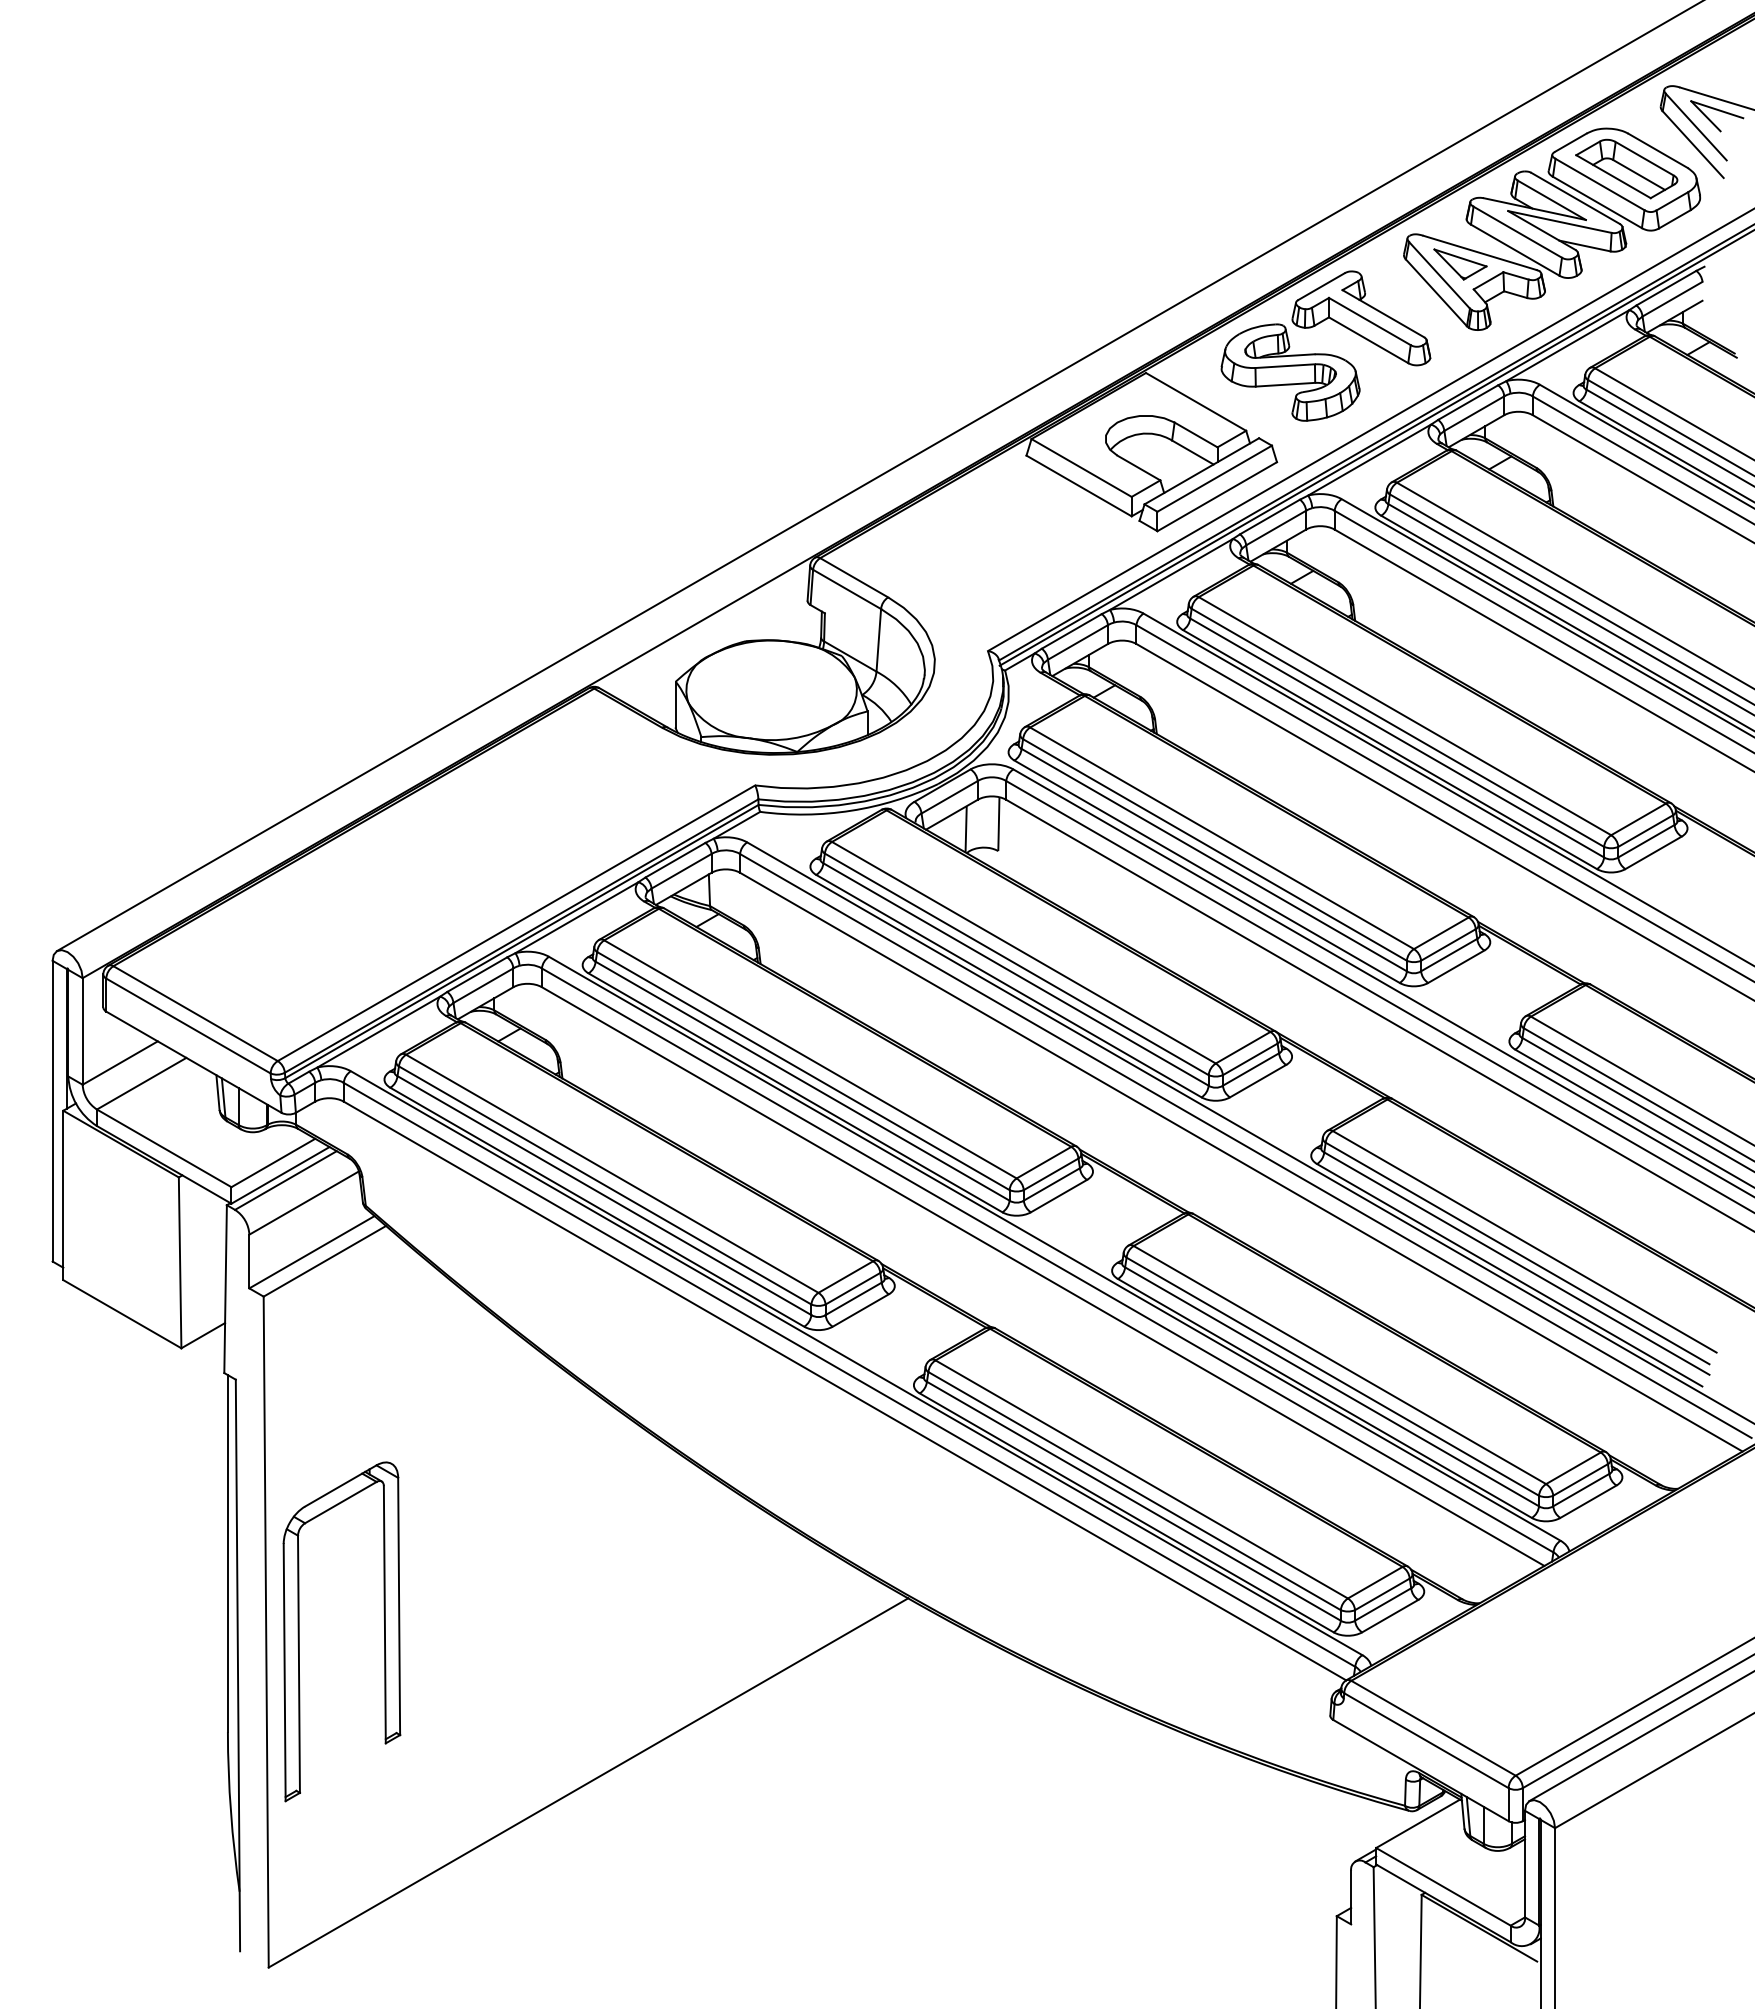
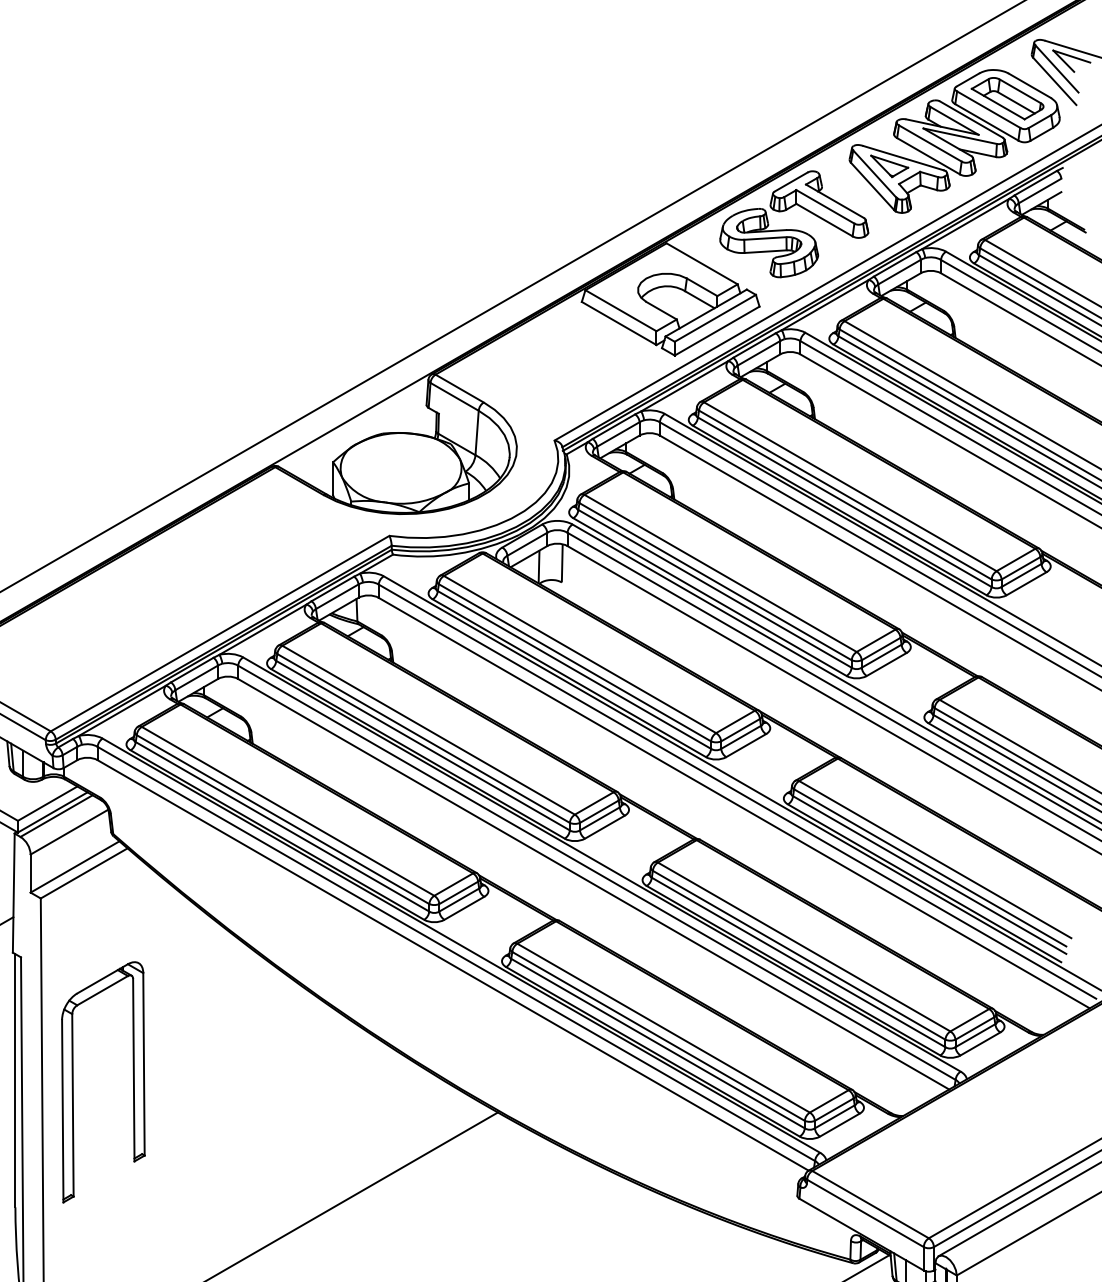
part: (299, 1631) -> (73, 1082), moved

